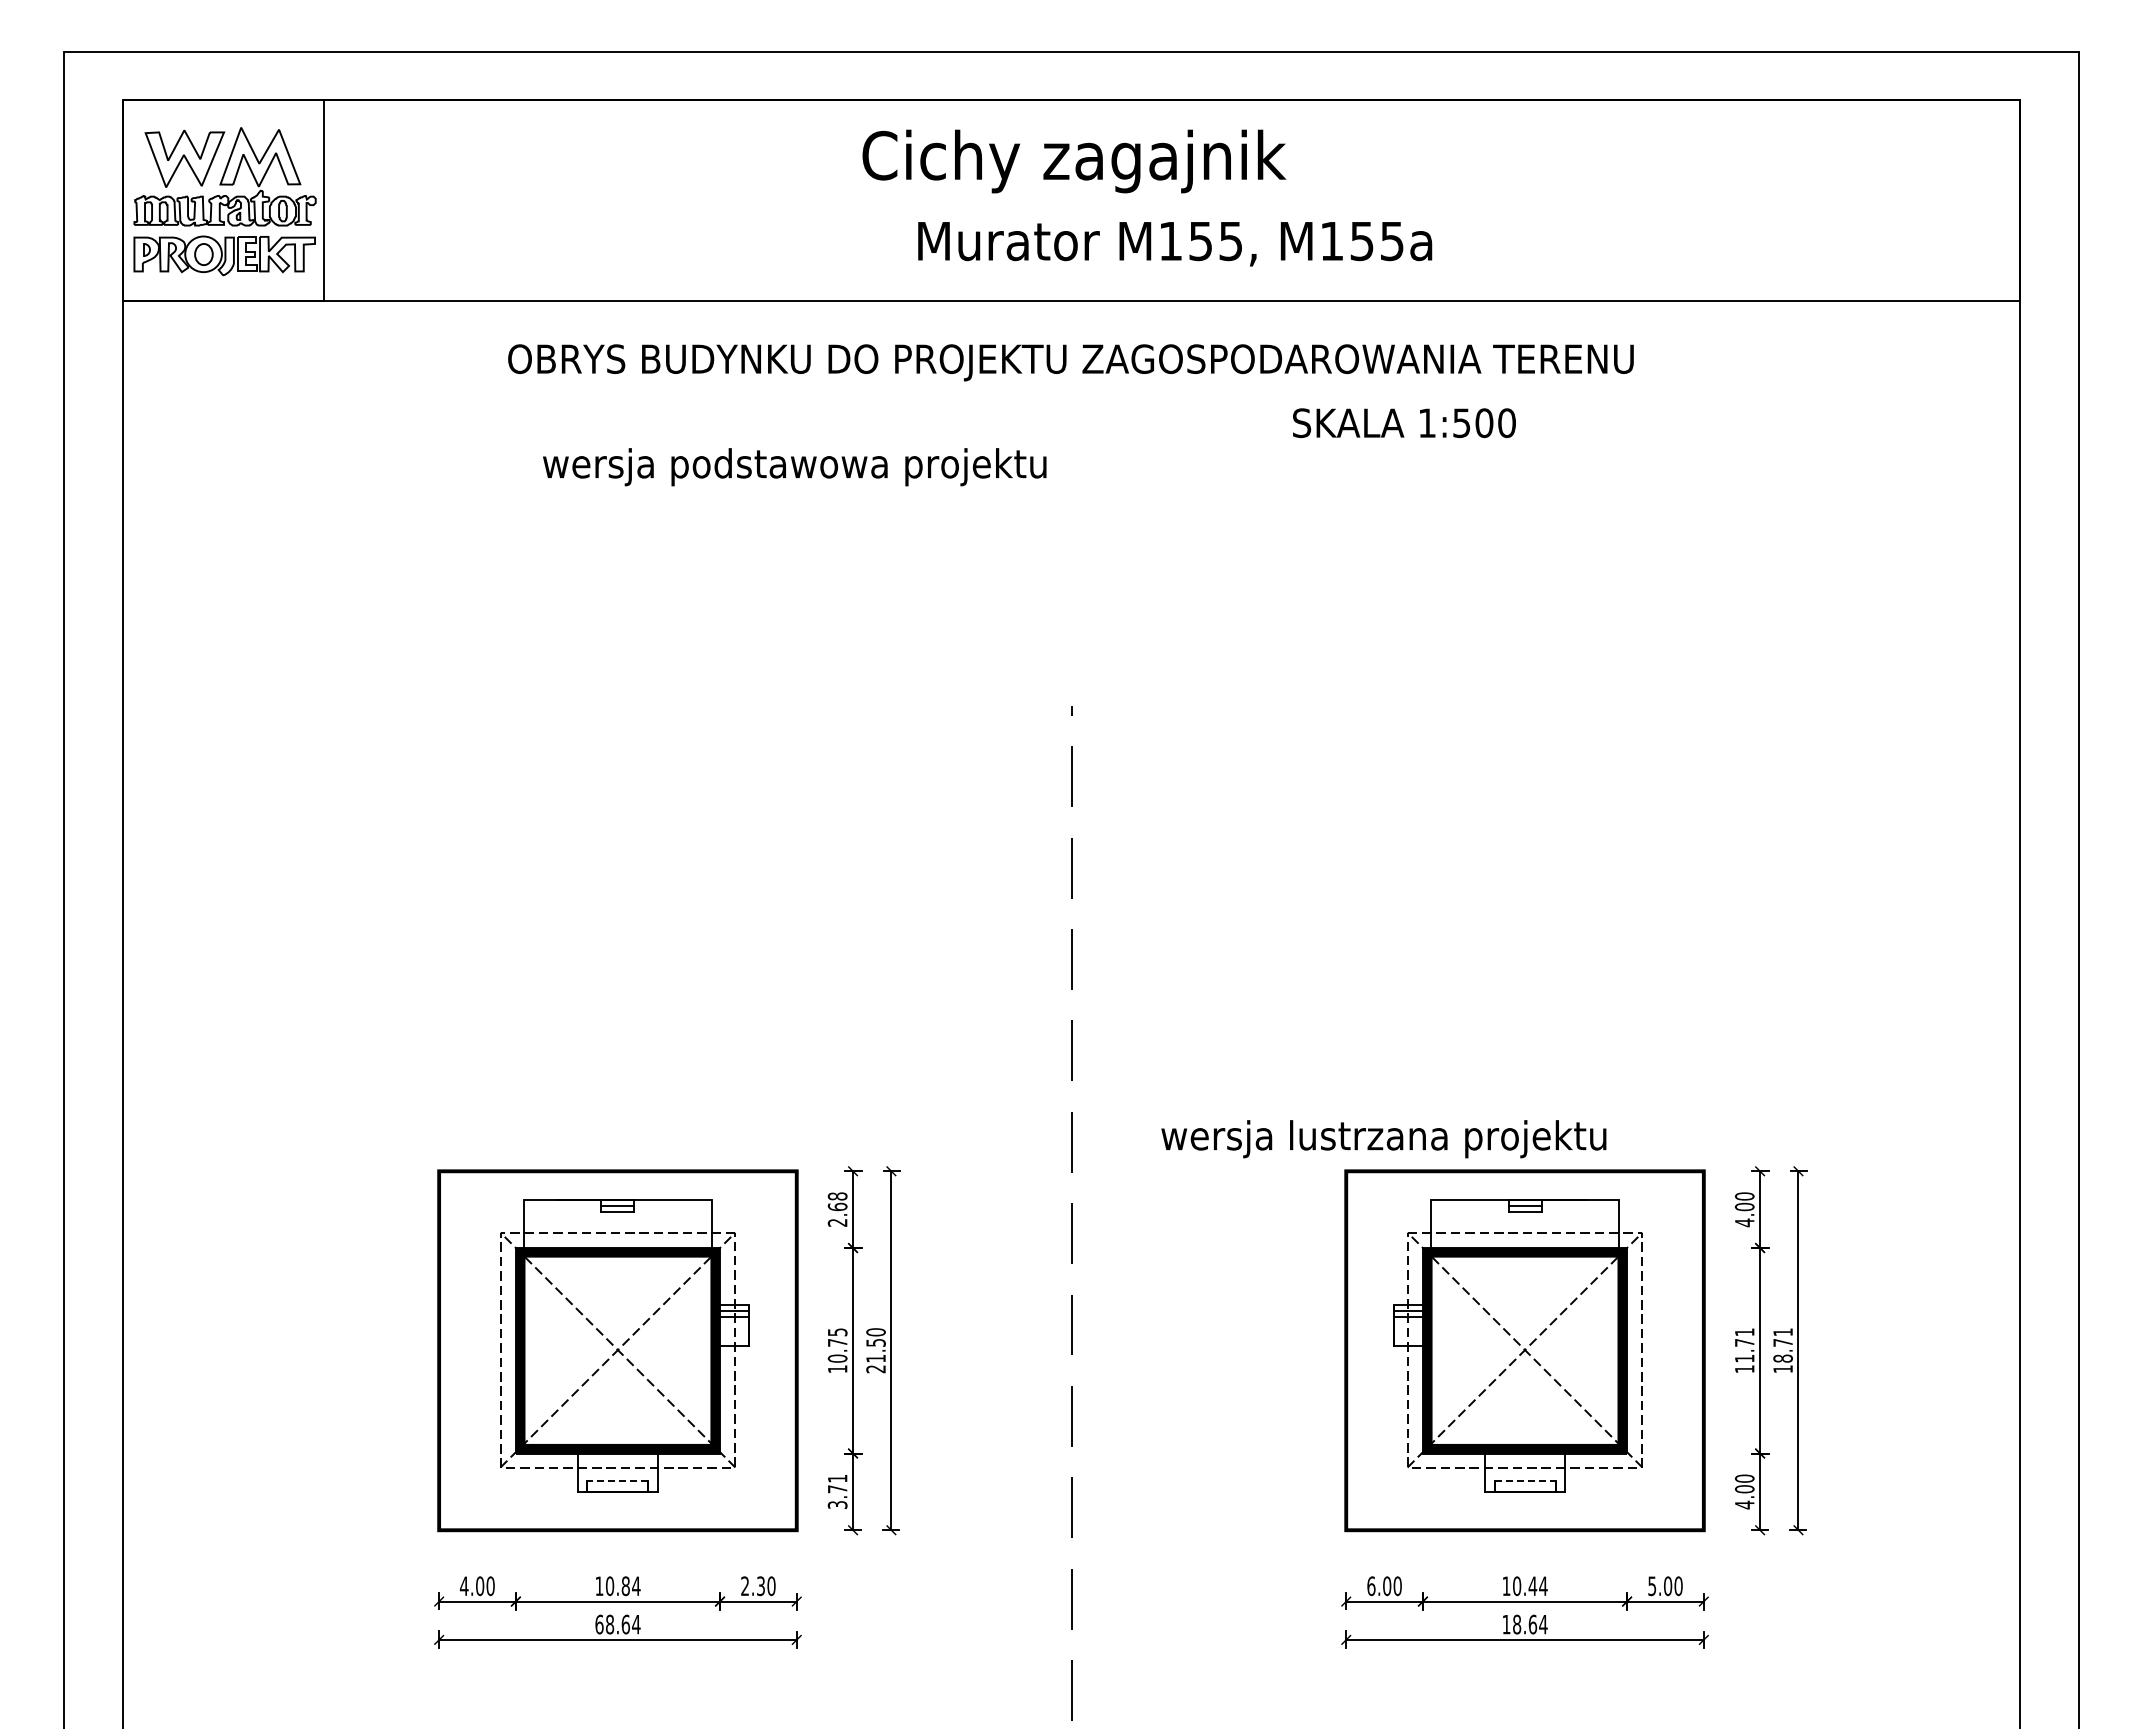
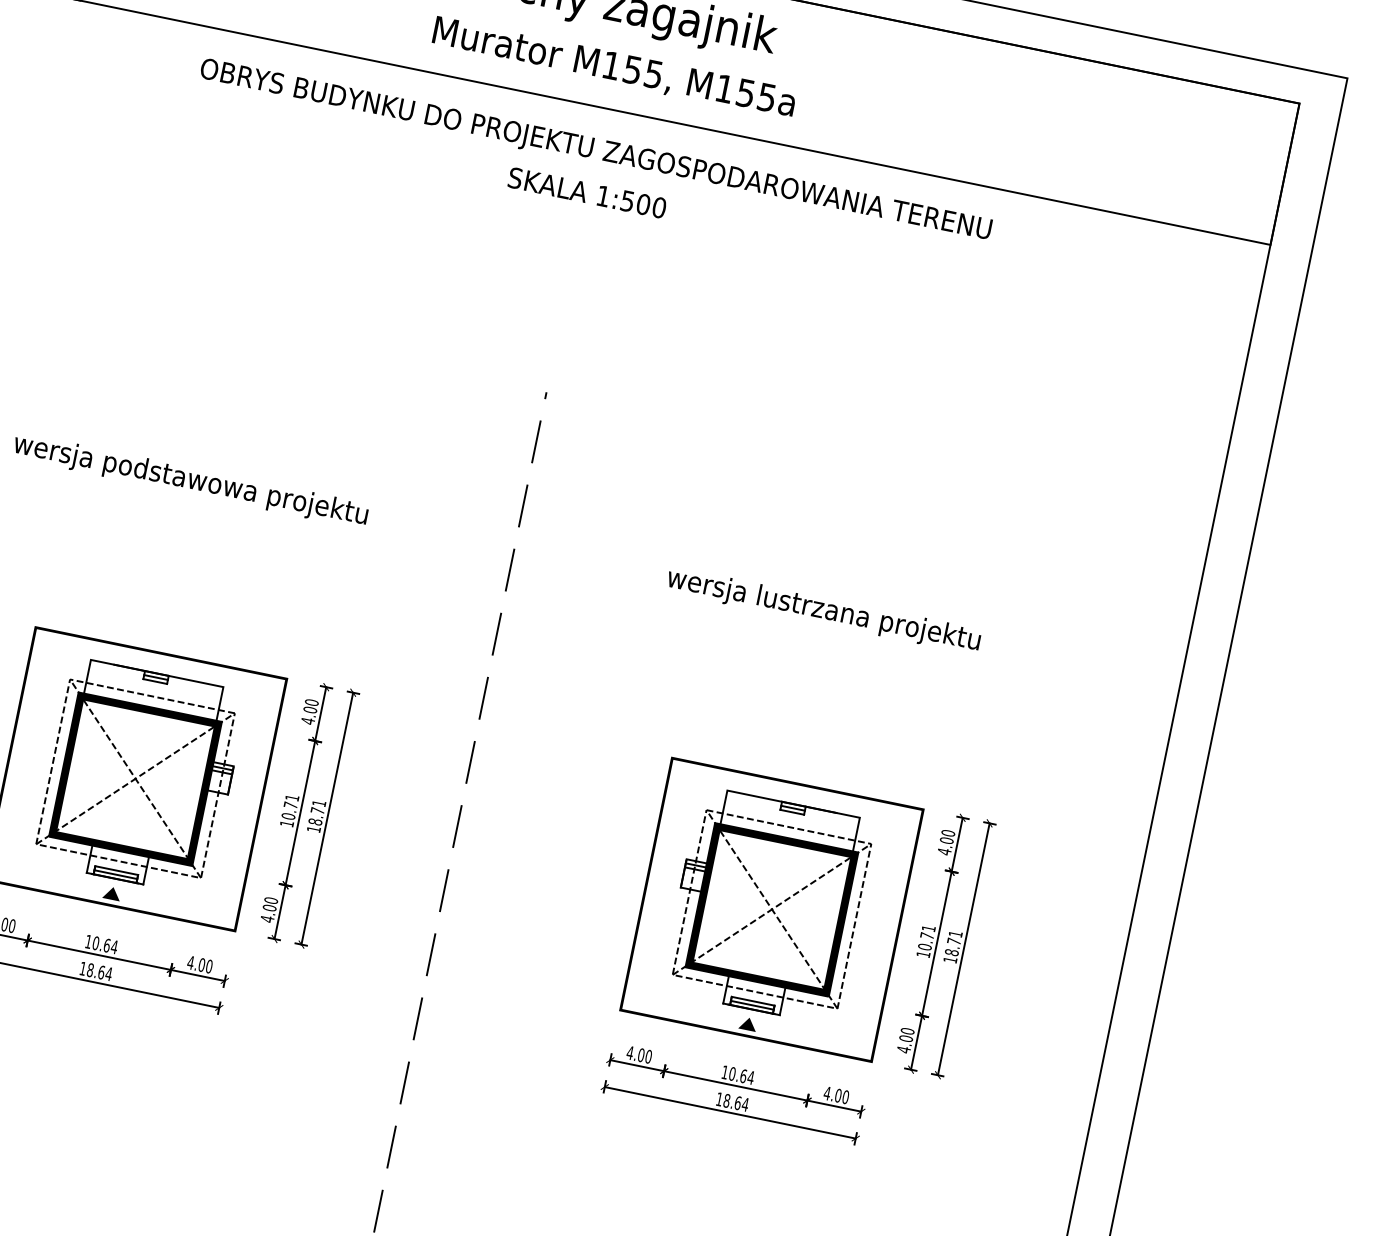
text: (1175, 244) -> (614, 68), moved
text: (1404, 423) -> (587, 193), moved
text: (794, 467) -> (190, 481), moved
text: (1383, 1139) -> (823, 610), moved
text: (837, 1209) -> (309, 711), 2.68 -> 4.00
text: (837, 1332) -> (292, 798), 10.75 -> 10.71
text: (875, 1350) -> (316, 816), 21.50 -> 18.71
text: (1744, 1358) -> (924, 946), 11.71 -> 10.71
line: (617, 1480) -> (116, 870), dashed -> solid
line: (1525, 1480) -> (753, 1001), dashed -> solid
line: (617, 1486) -> (115, 874), added
line: (1524, 1486) -> (752, 1005), added
text: (837, 1491) -> (269, 909), 3.71 -> 4.00
fill: (617, 1513) -> (111, 893), added
fill: (1524, 1513) -> (748, 1024), added
text: (625, 1585) -> (106, 945), 10.84 -> 10.64
text: (752, 1586) -> (195, 964), 2.30 -> 4.00
text: (1371, 1586) -> (630, 1053), 6.00 -> 4.00
text: (1532, 1586) -> (743, 1076), 10.44 -> 10.64
text: (1651, 1586) -> (826, 1093), 5.00 -> 4.00
text: (599, 1624) -> (83, 968), 68.64 -> 18.64

